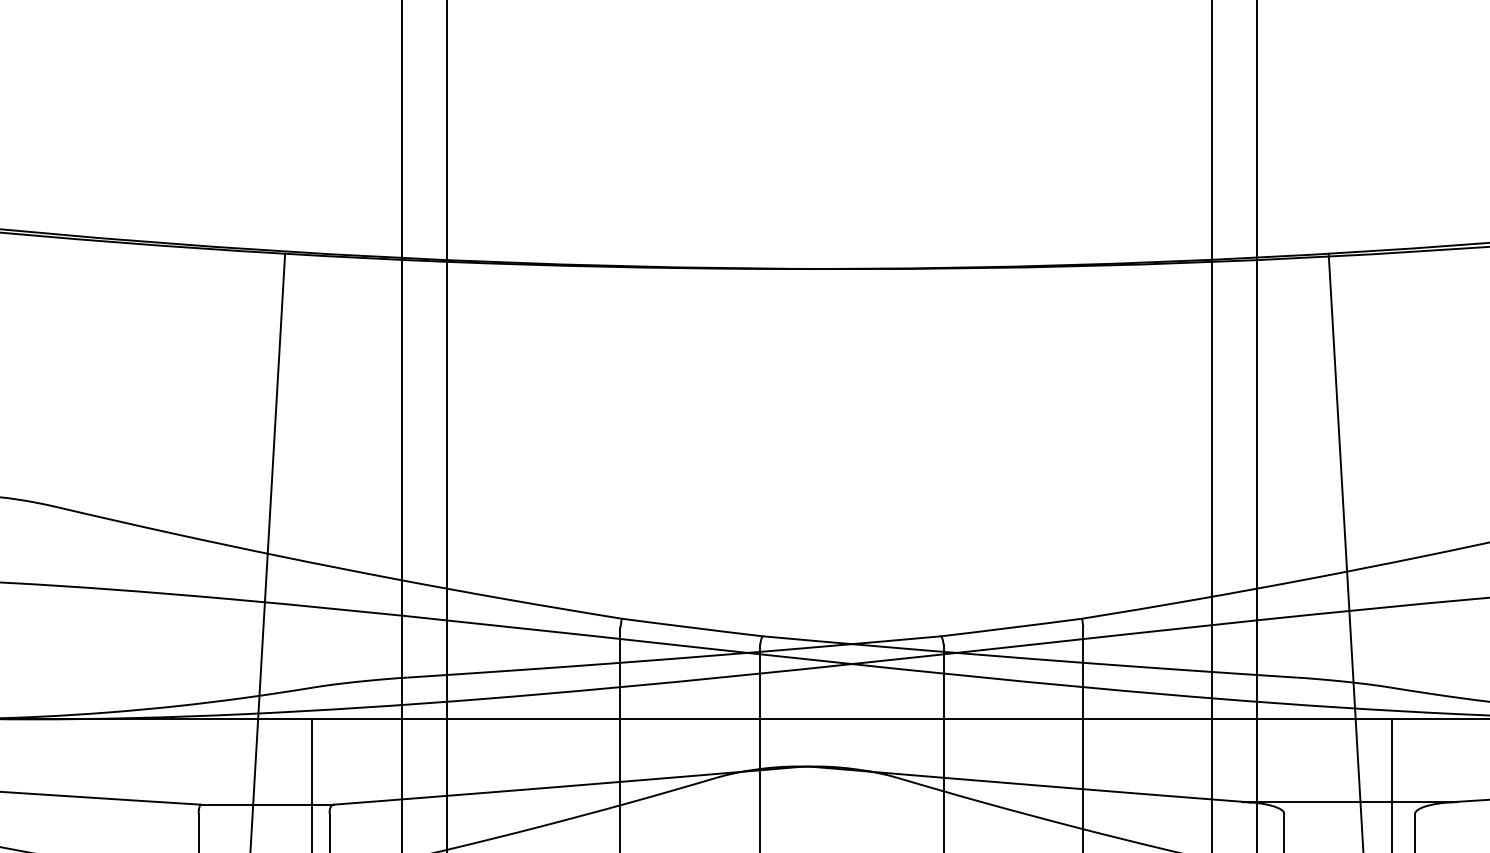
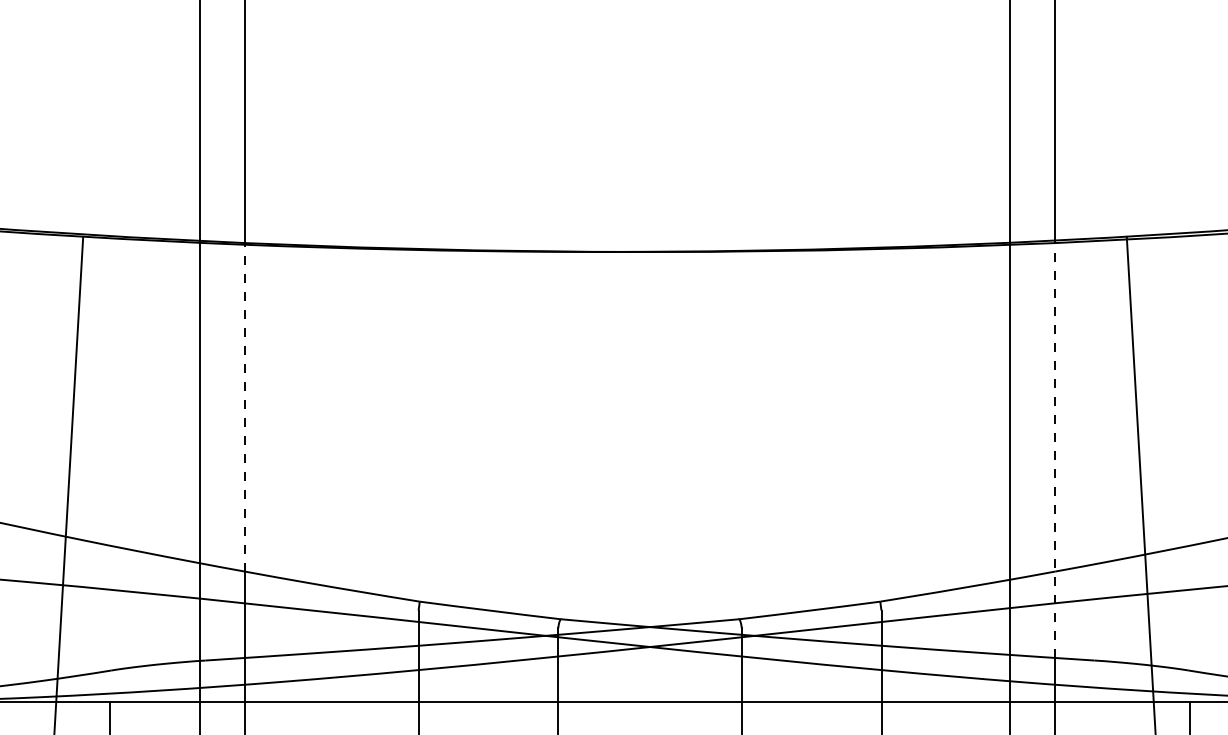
line: (446, 423) -> (244, 406), solid -> dashed
line: (1257, 467) -> (1055, 450), solid -> dashed

